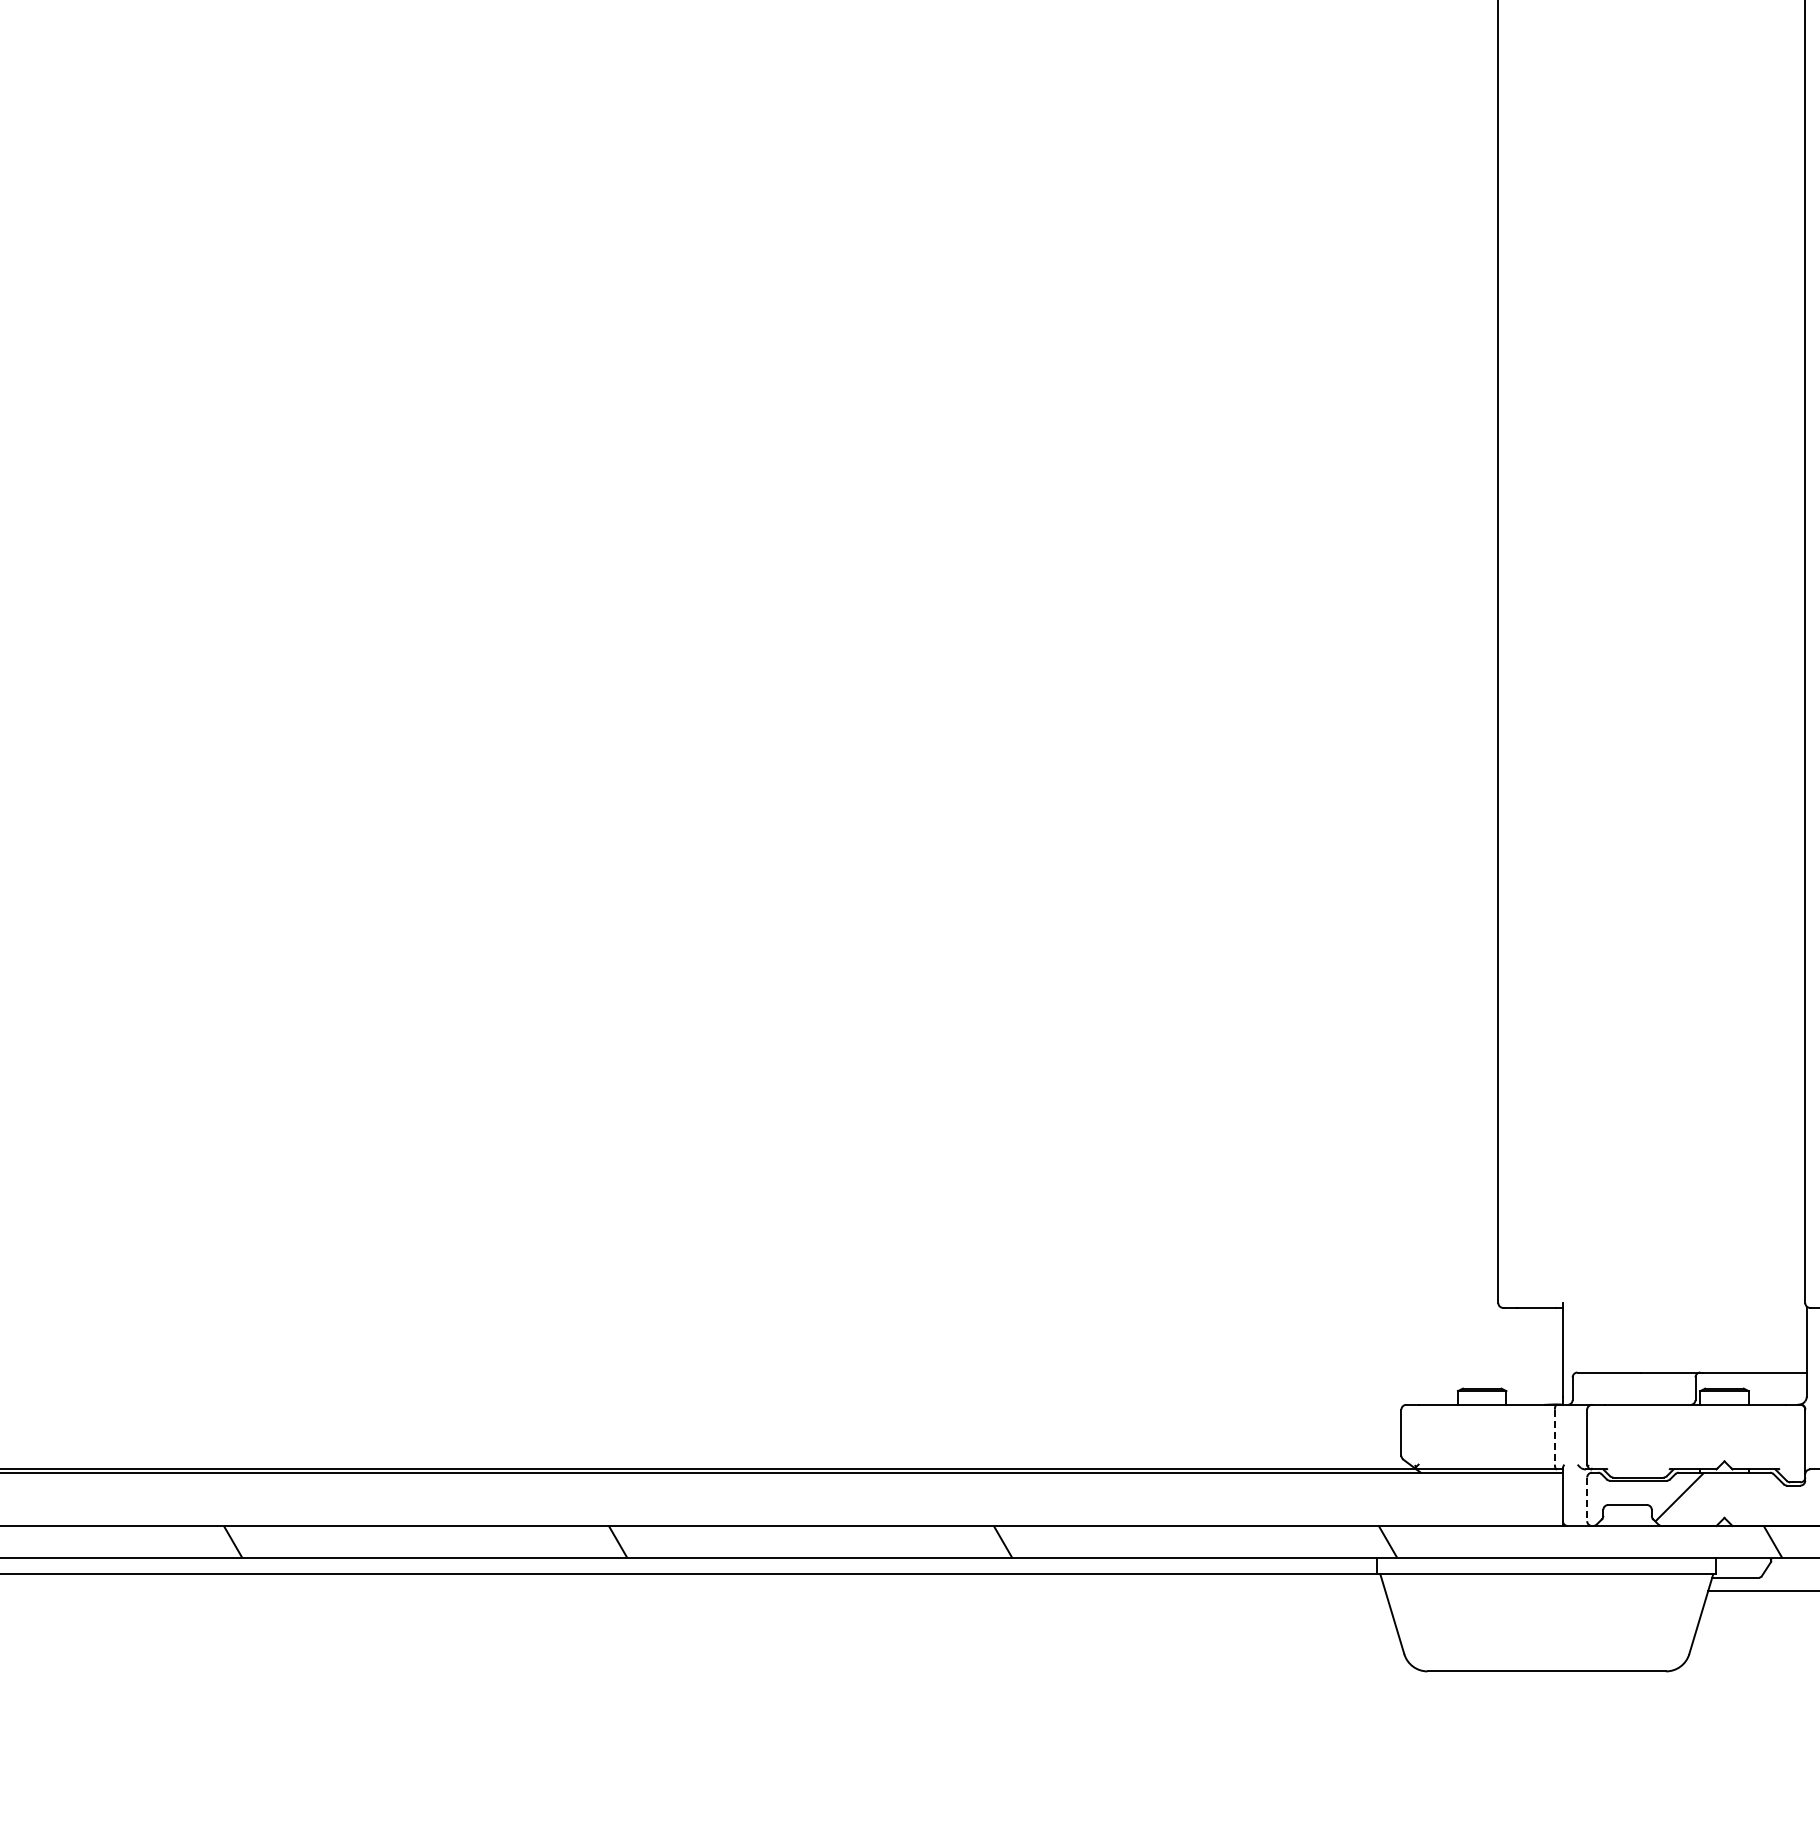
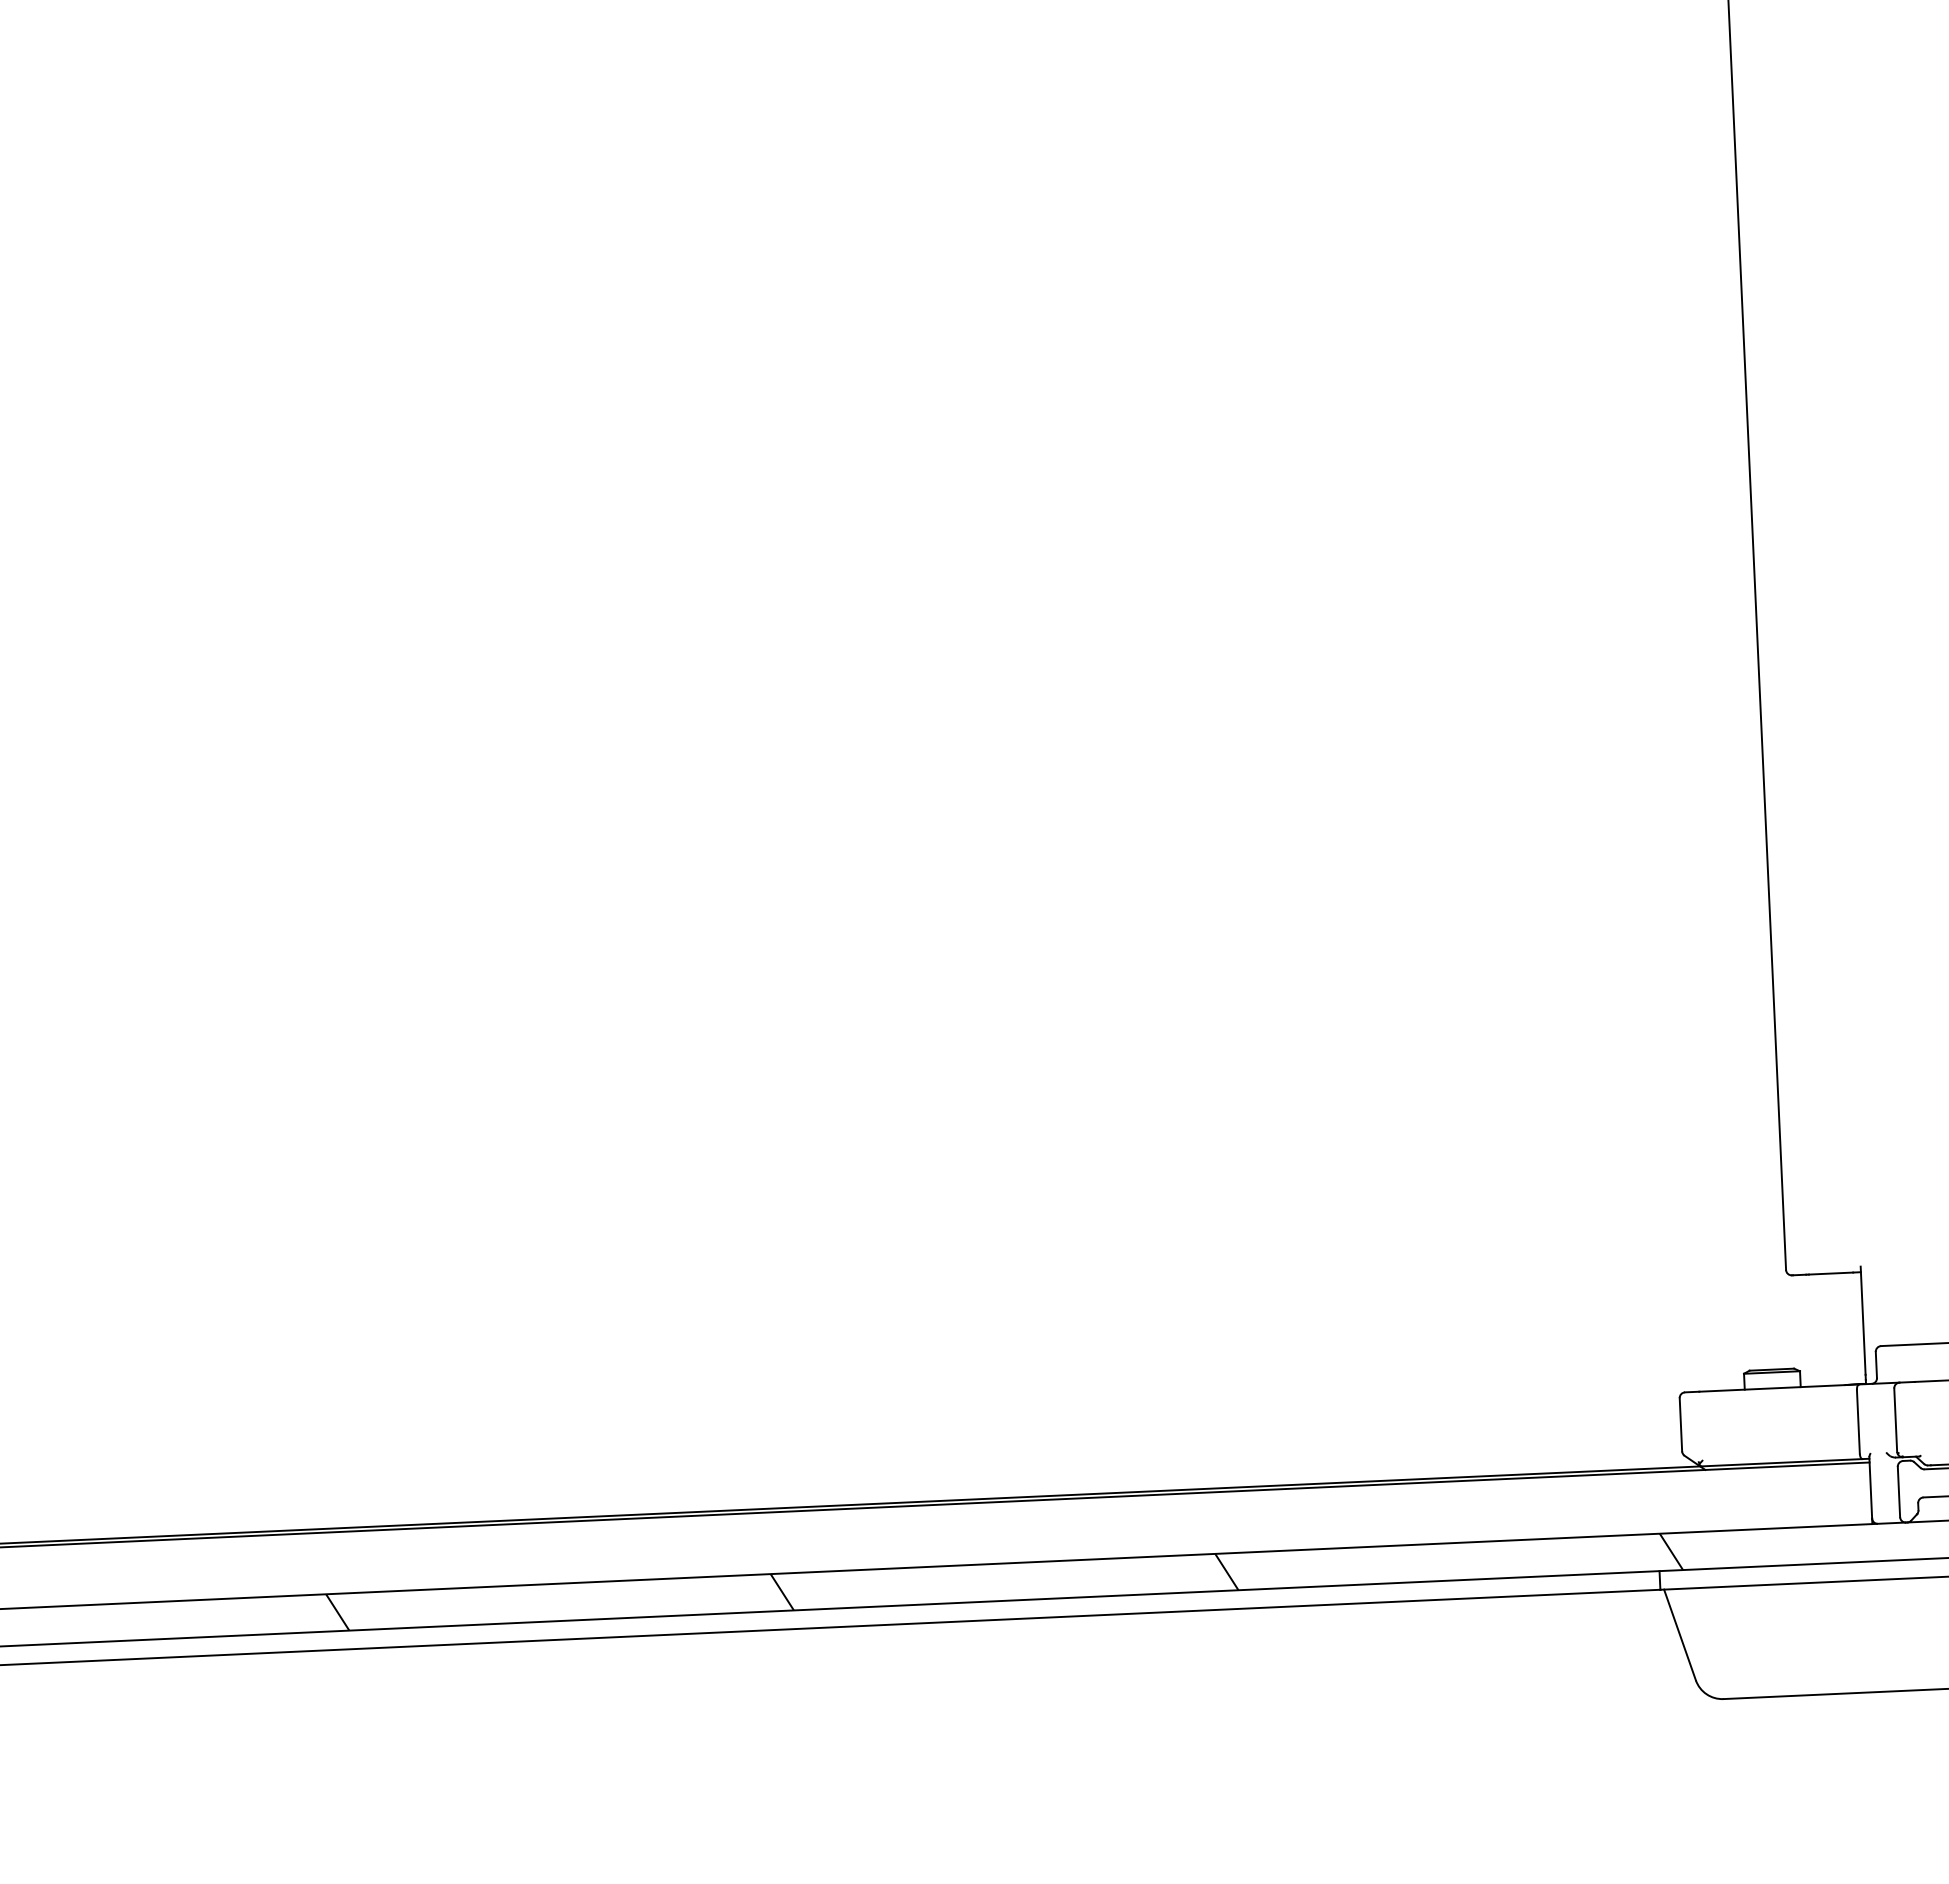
line: (1554, 1437) -> (1857, 1422), dashed -> solid
line: (1587, 1499) -> (1899, 1492), dashed -> solid

